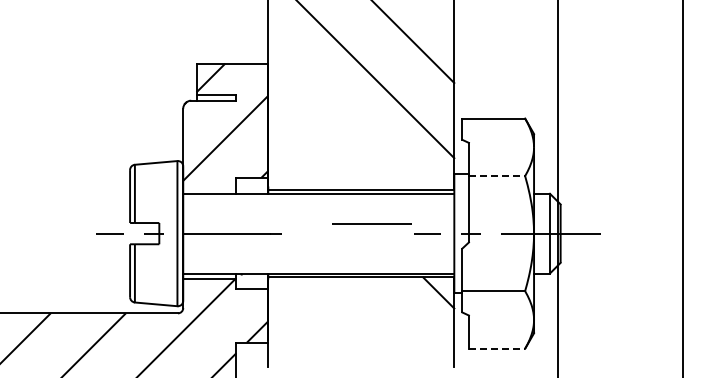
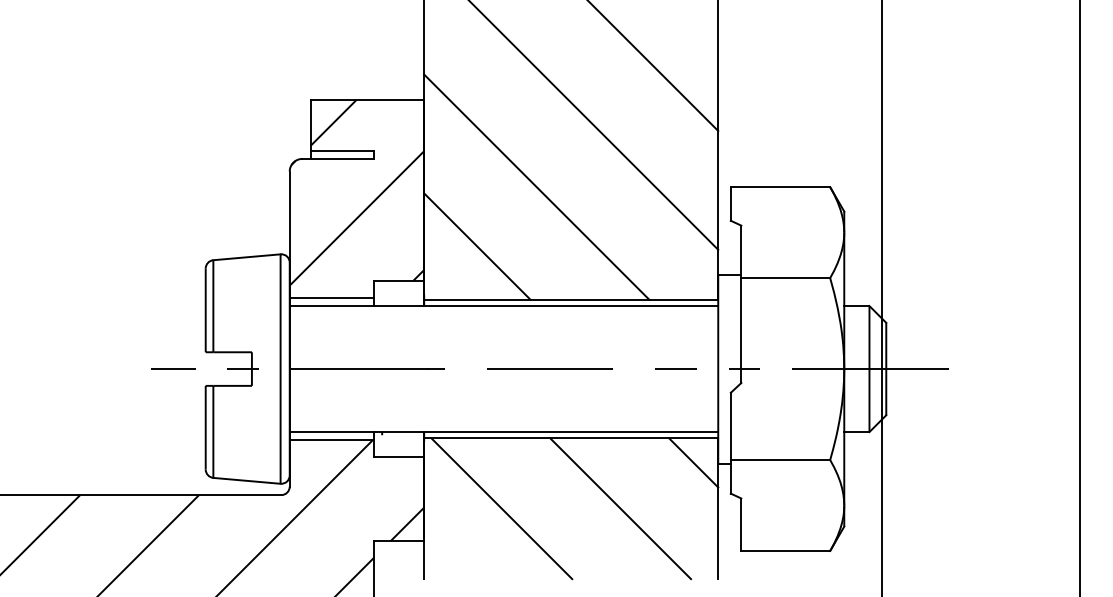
line: (339, 118) -> (536, 187), added
line: (301, 155) -> (476, 245), added
line: (497, 176) -> (786, 278), dashed -> solid
line: (209, 188) -> (331, 297), added
line: (371, 223) -> (549, 368), moved
line: (316, 321) -> (500, 507), added
line: (392, 321) -> (620, 507), added
line: (497, 348) -> (786, 550), dashed -> solid

